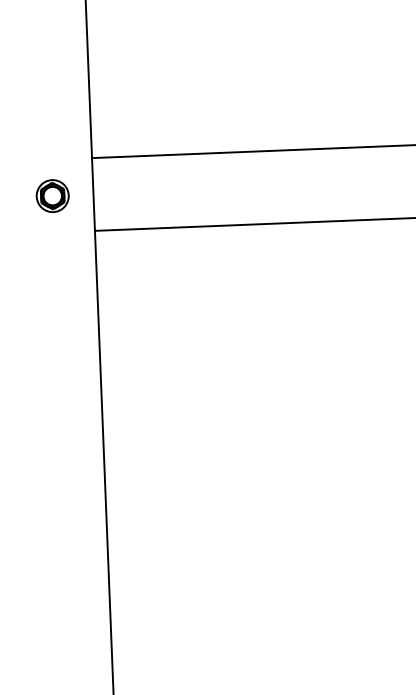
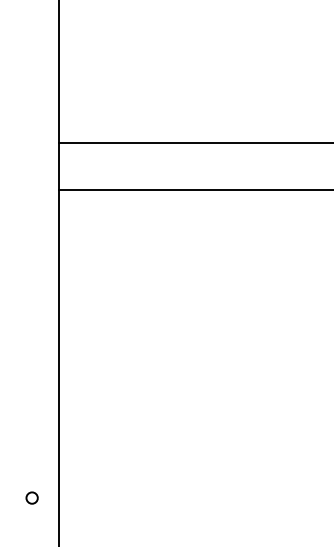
part: (51, 196) -> (31, 166), removed

